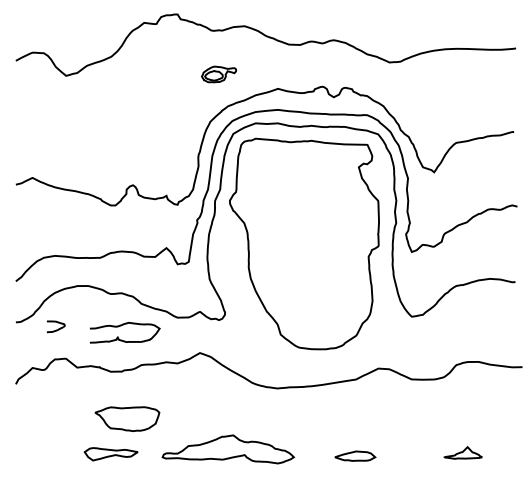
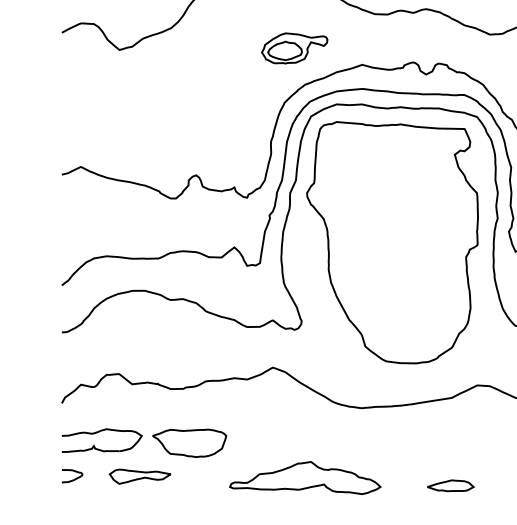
part: (218, 74) -> (294, 48), size x1.67
part: (56, 326) -> (72, 475), moved
part: (121, 326) -> (98, 433), moved
part: (110, 454) -> (139, 476), moved

